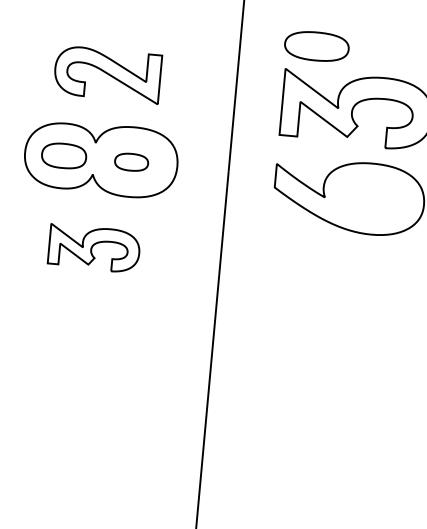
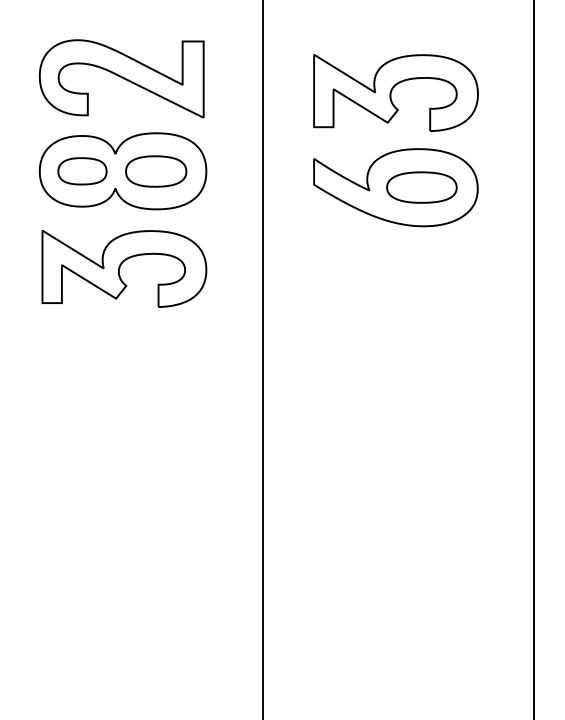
part: (316, 46) -> (421, 187), moved
part: (107, 74) -> (121, 78), size x1.43
part: (131, 162) -> (156, 171), size x1.67
part: (94, 248) -> (124, 268), size x1.67

